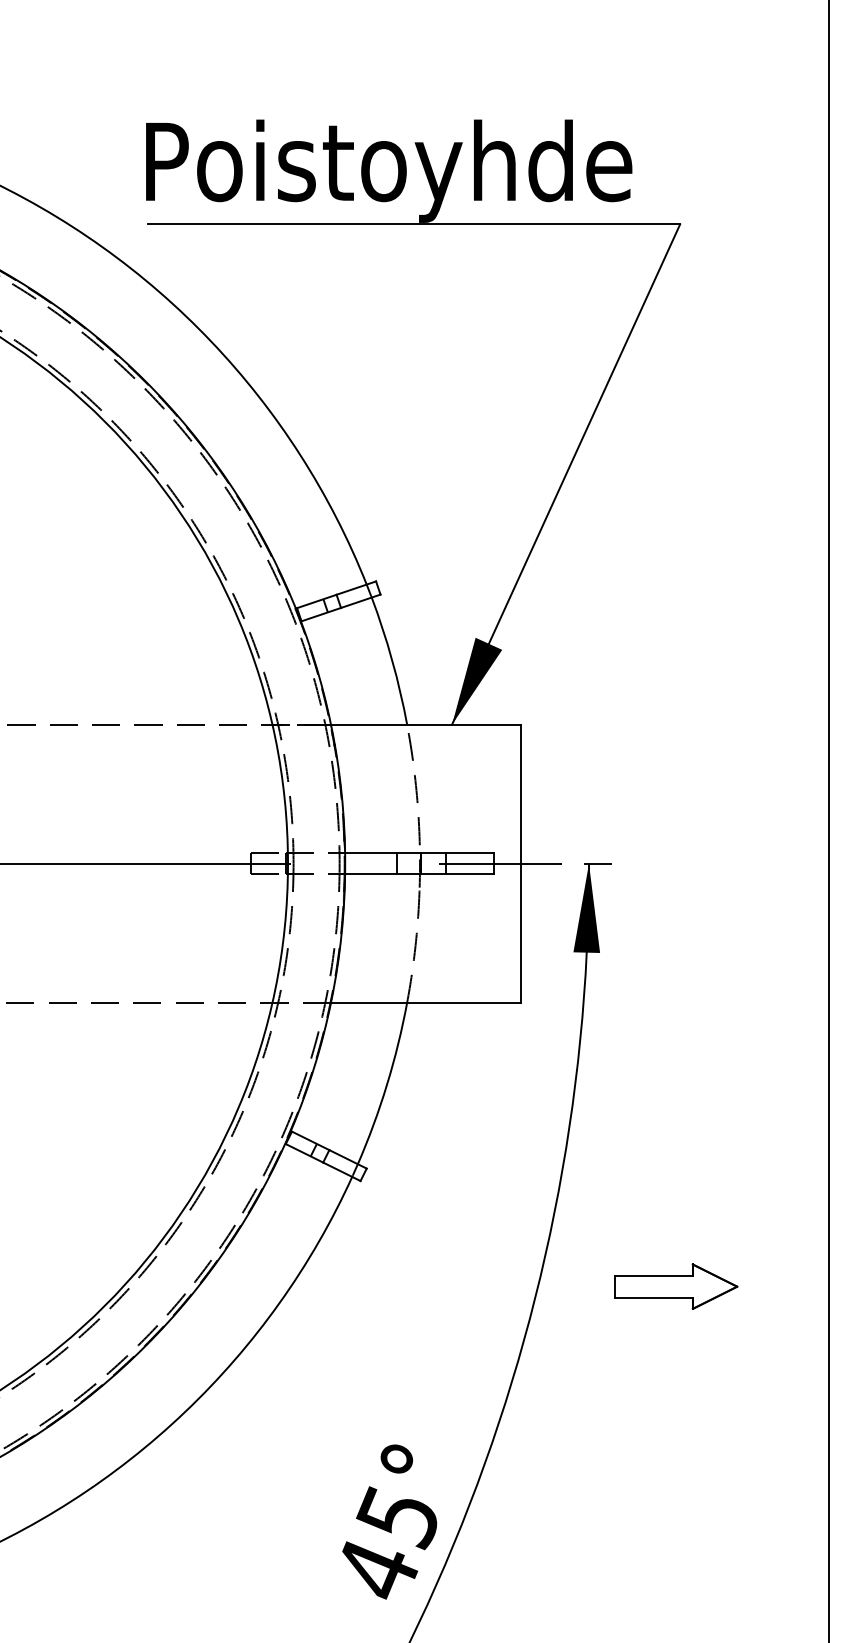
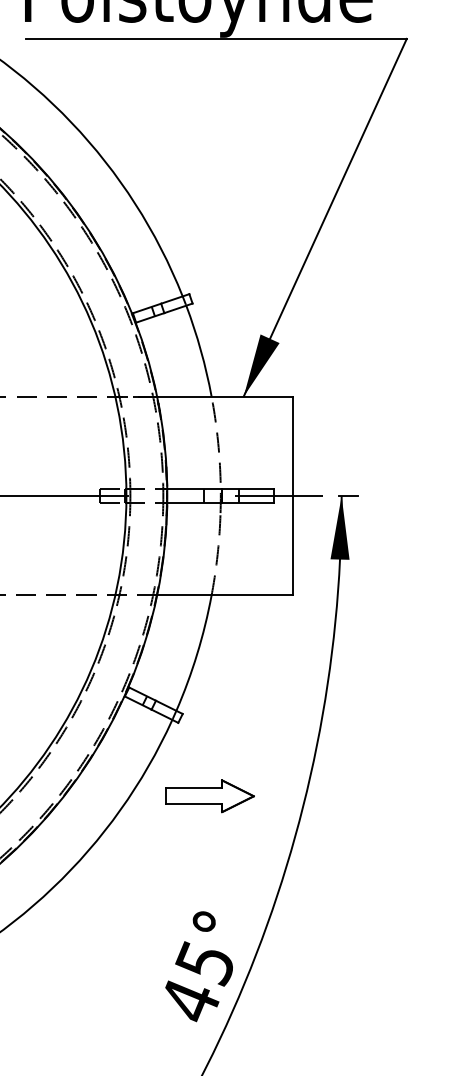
part: (676, 1286) -> (210, 796), moved

